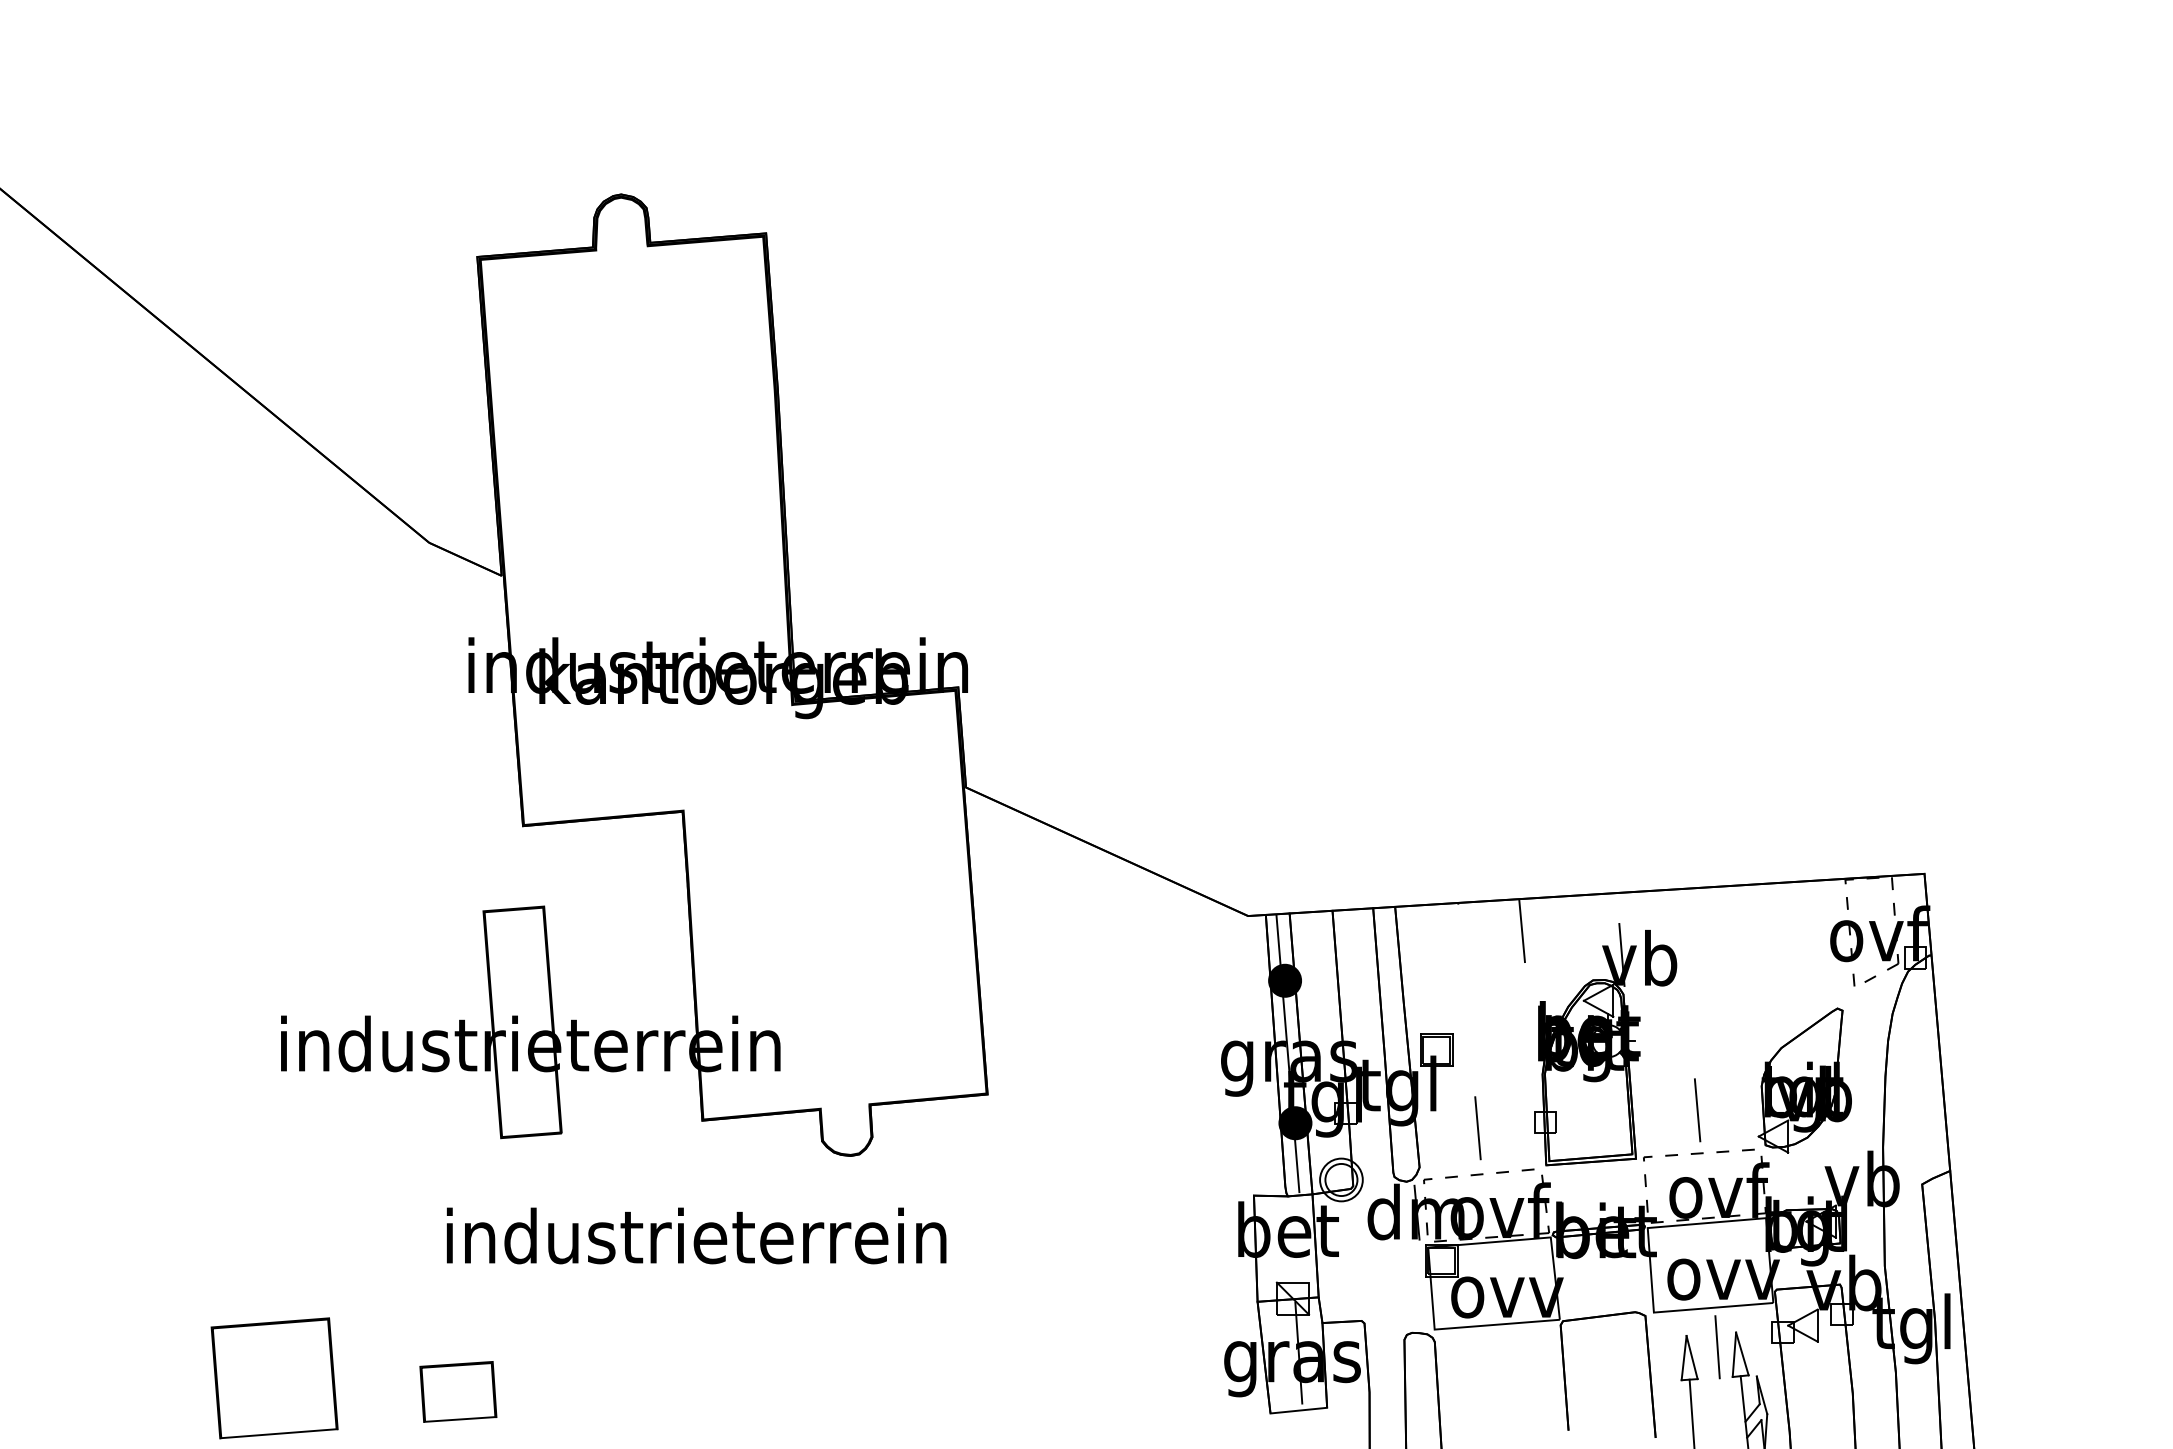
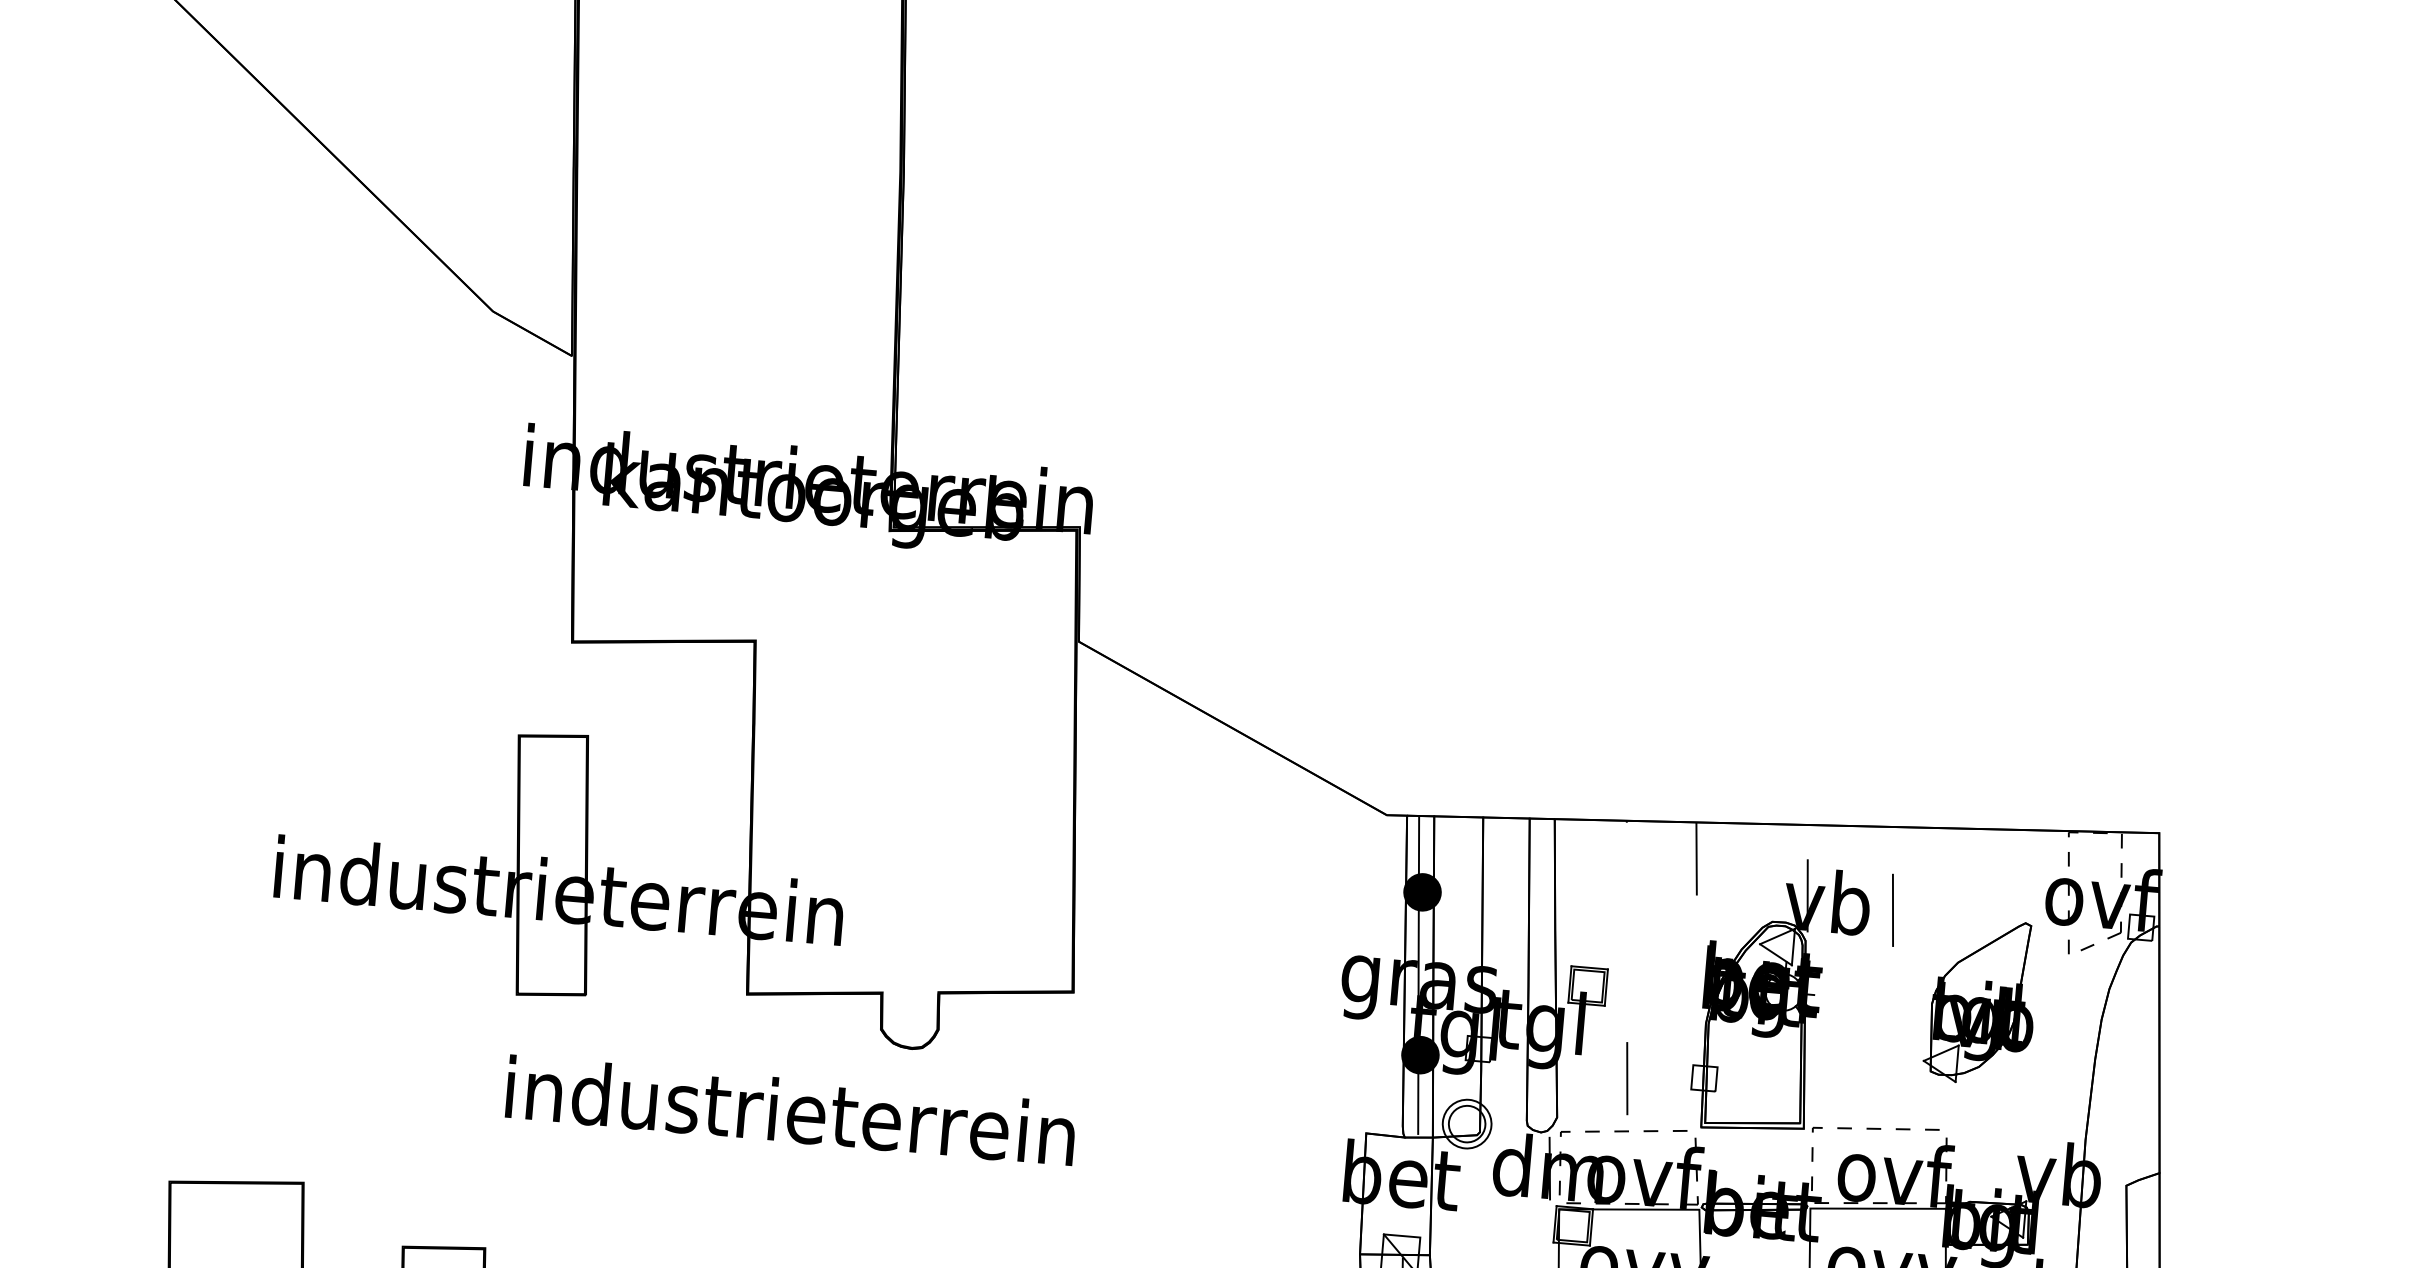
part: (1804, 1080) -> (1981, 1001), moved
line: (1697, 1110) -> (1892, 910), moved
text: (696, 1235) -> (790, 1110), moved

